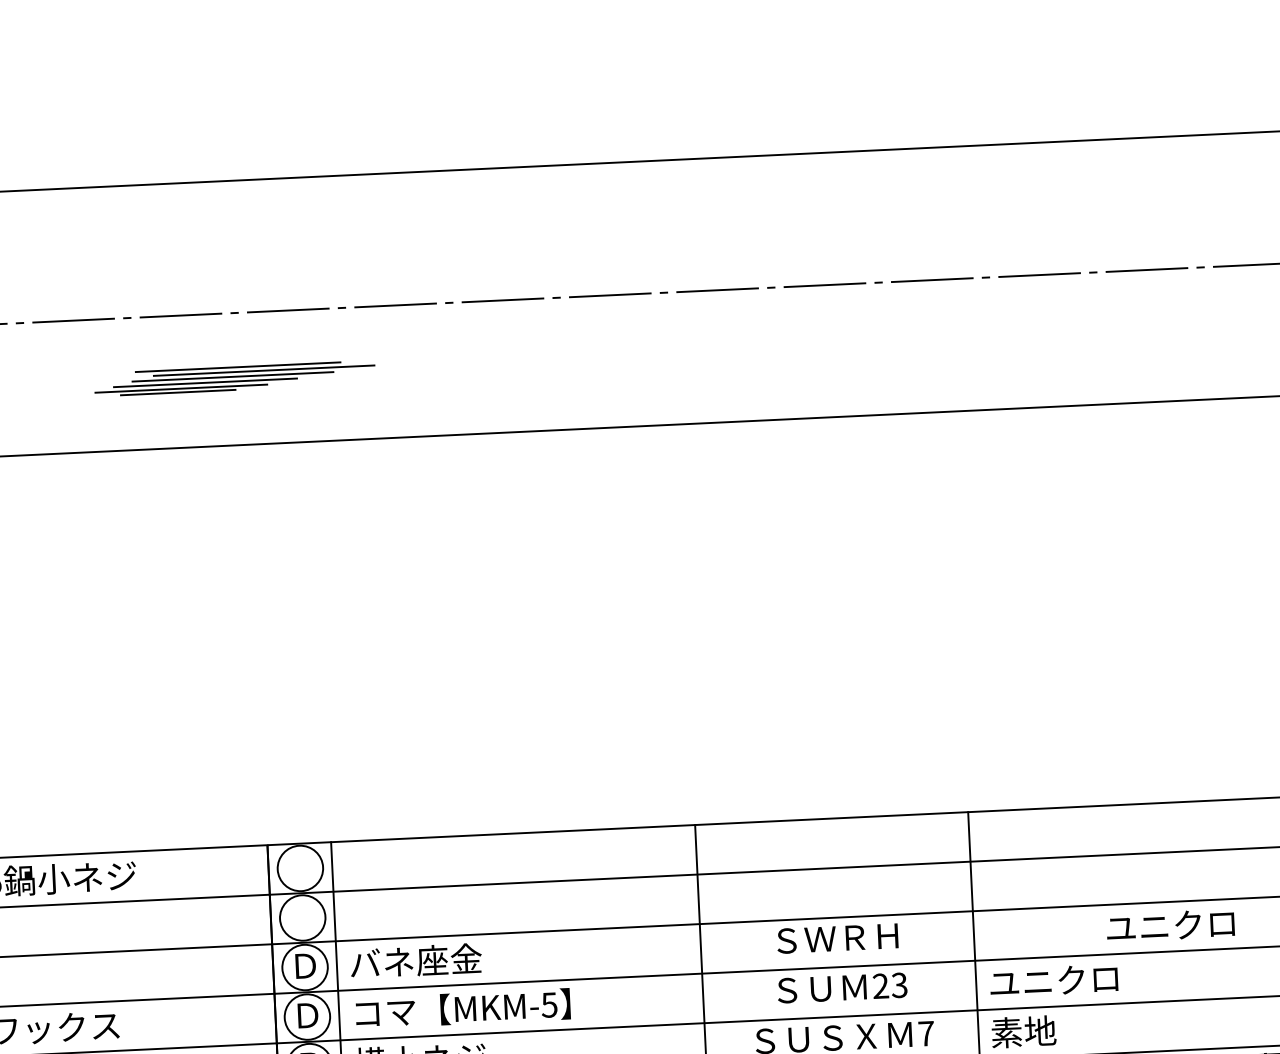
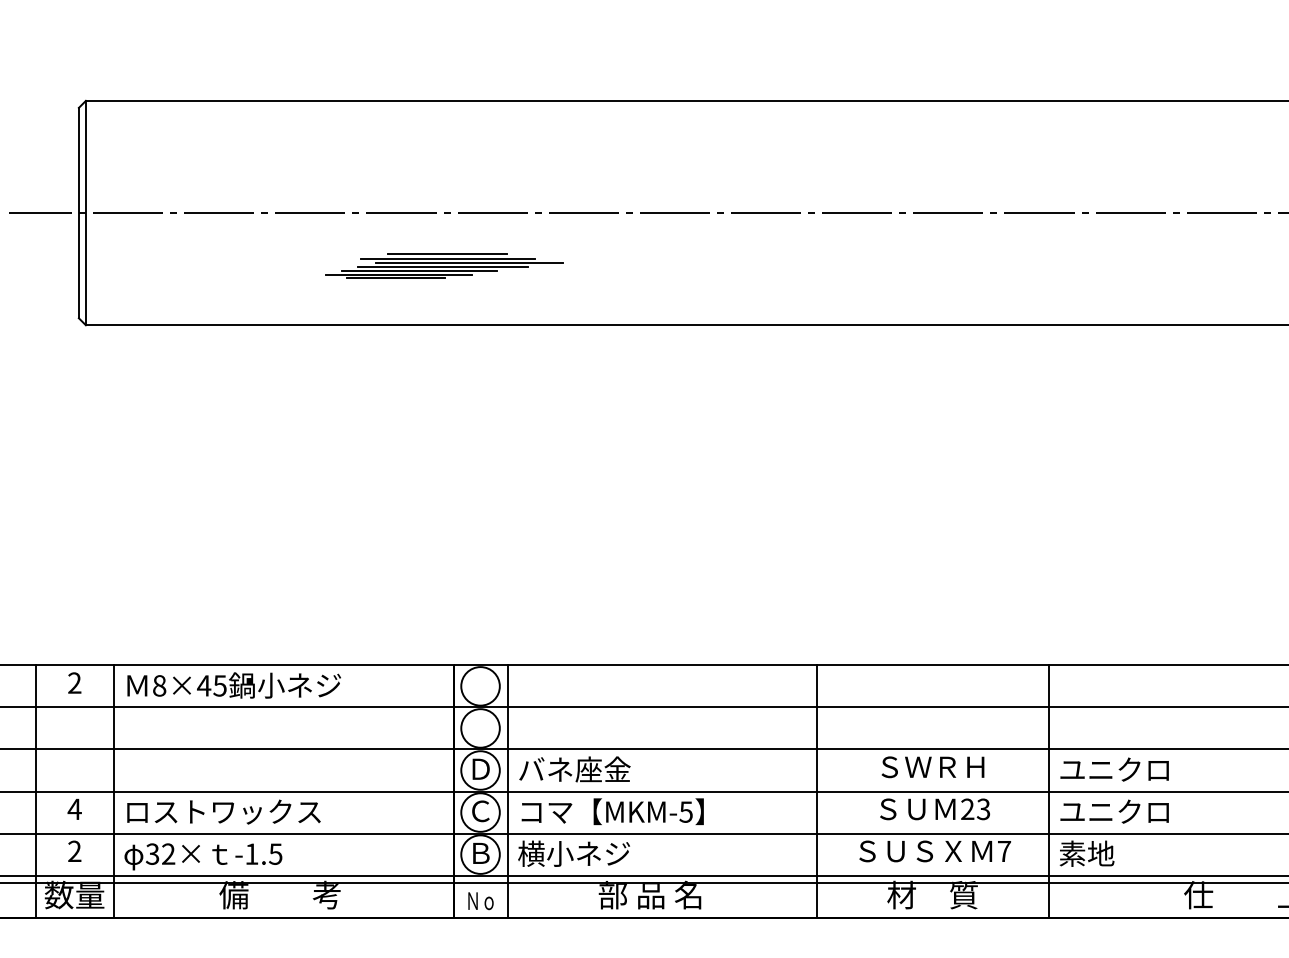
line: (237, 361) -> (447, 254), added
text: (1170, 925) -> (1114, 769), moved
text: (307, 1015) -> (480, 811), Ｄ -> Ｃ

